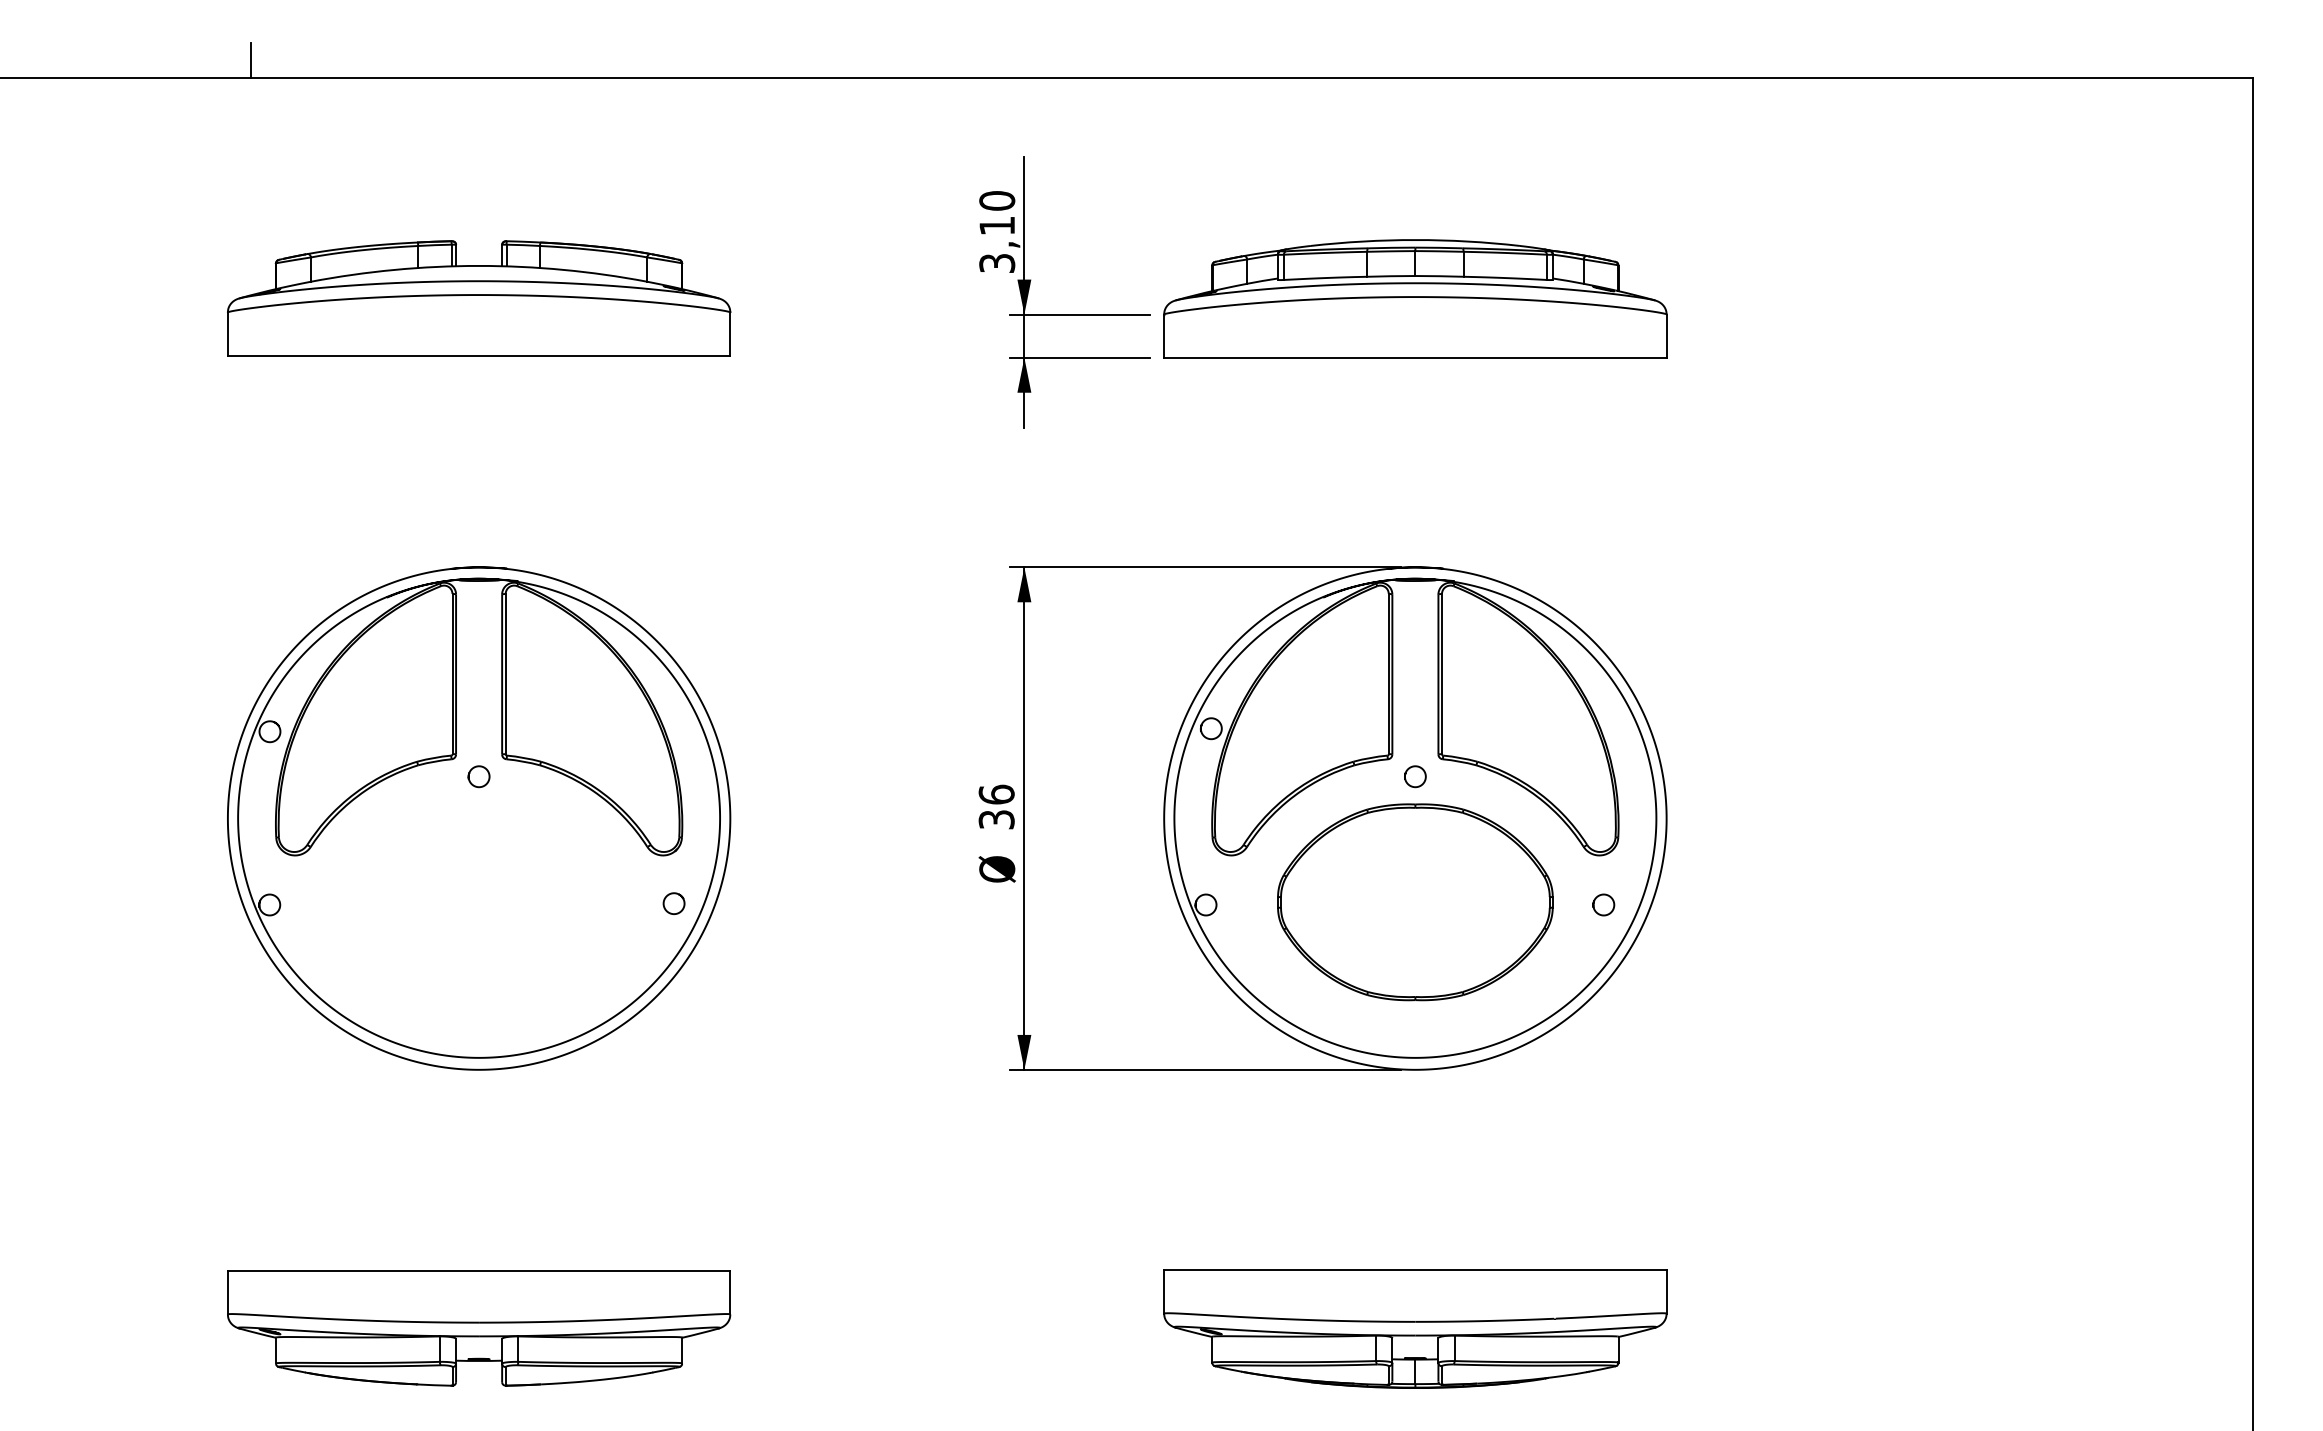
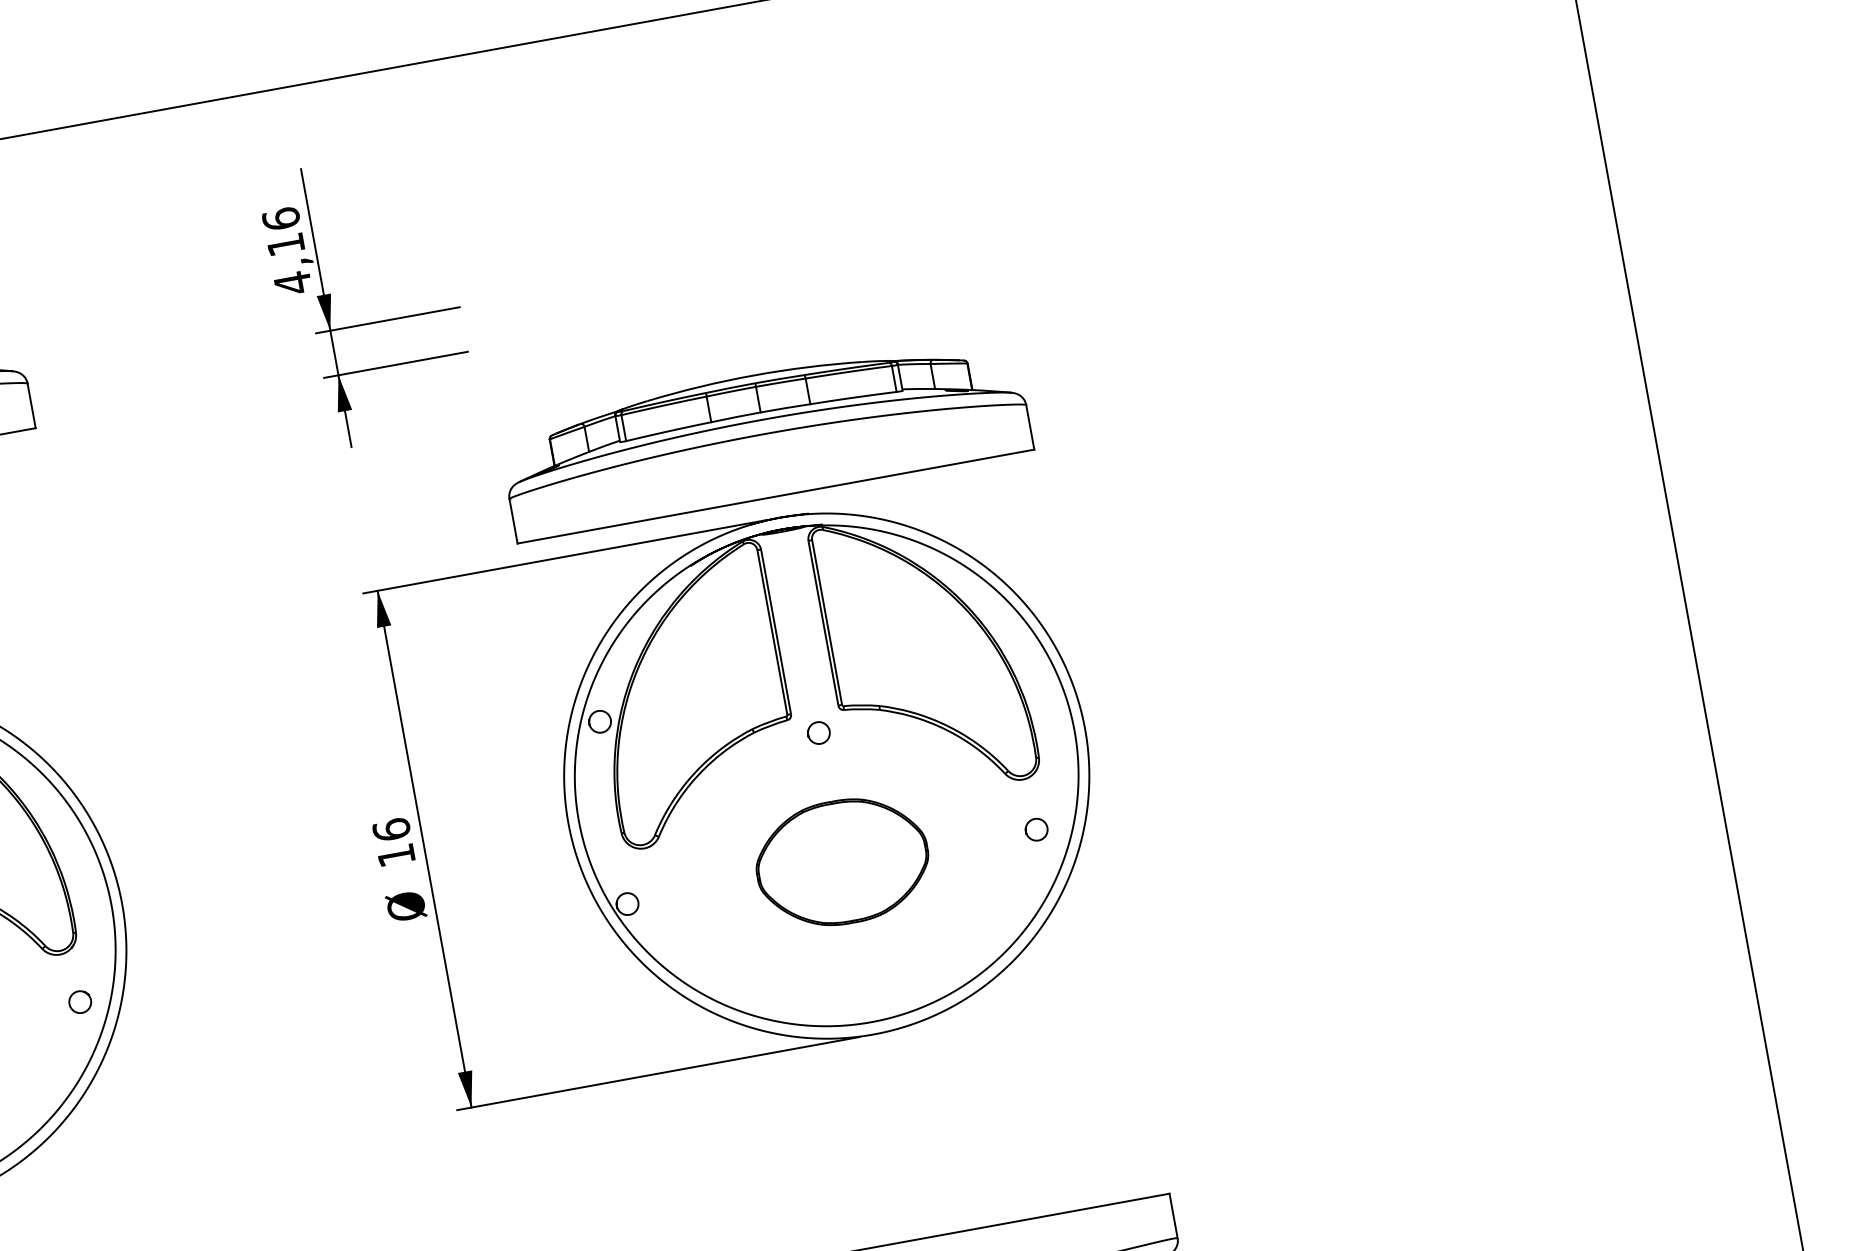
text: (997, 232) -> (287, 251), 3,10 -> 4,16
part: (1415, 298) -> (764, 435), moved
text: (996, 819) -> (396, 855), 36 -> 16
part: (1415, 902) -> (842, 862), size x0.6

